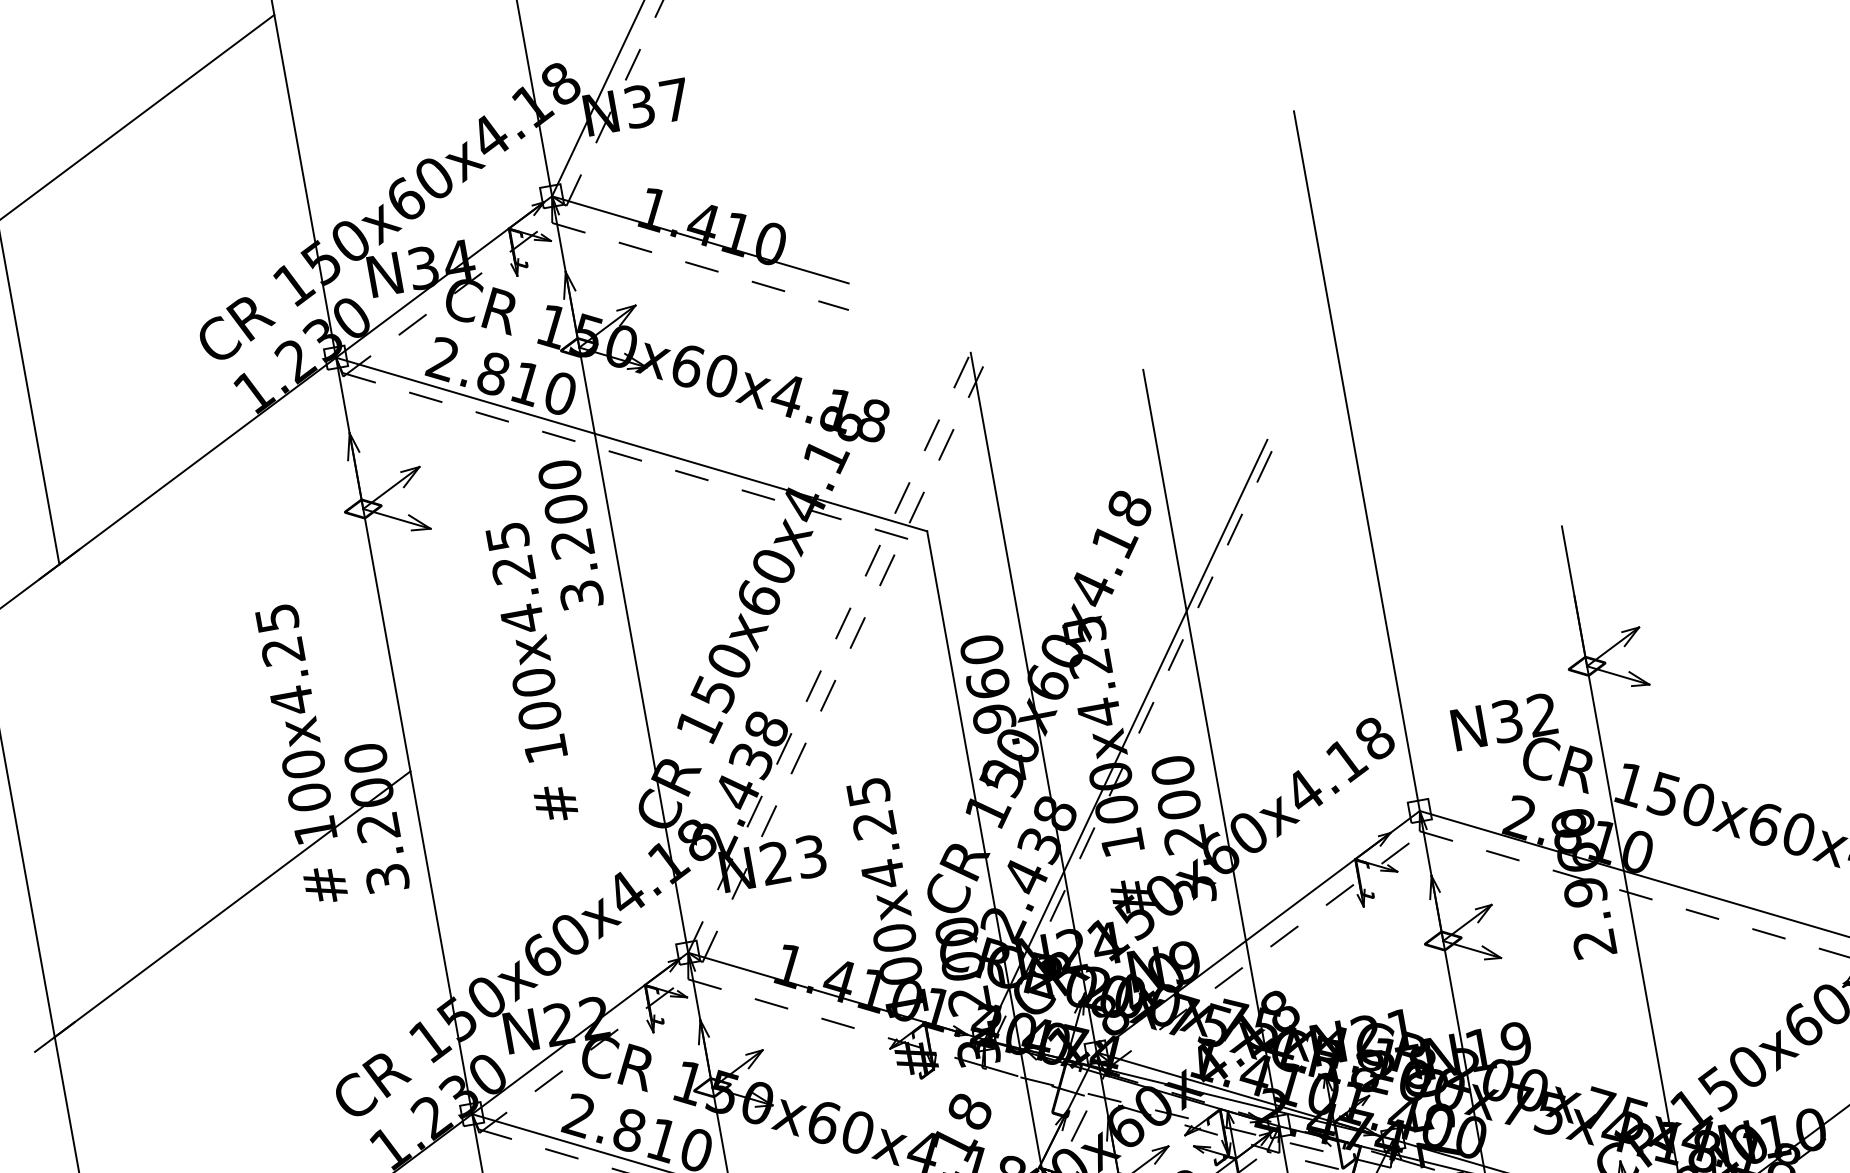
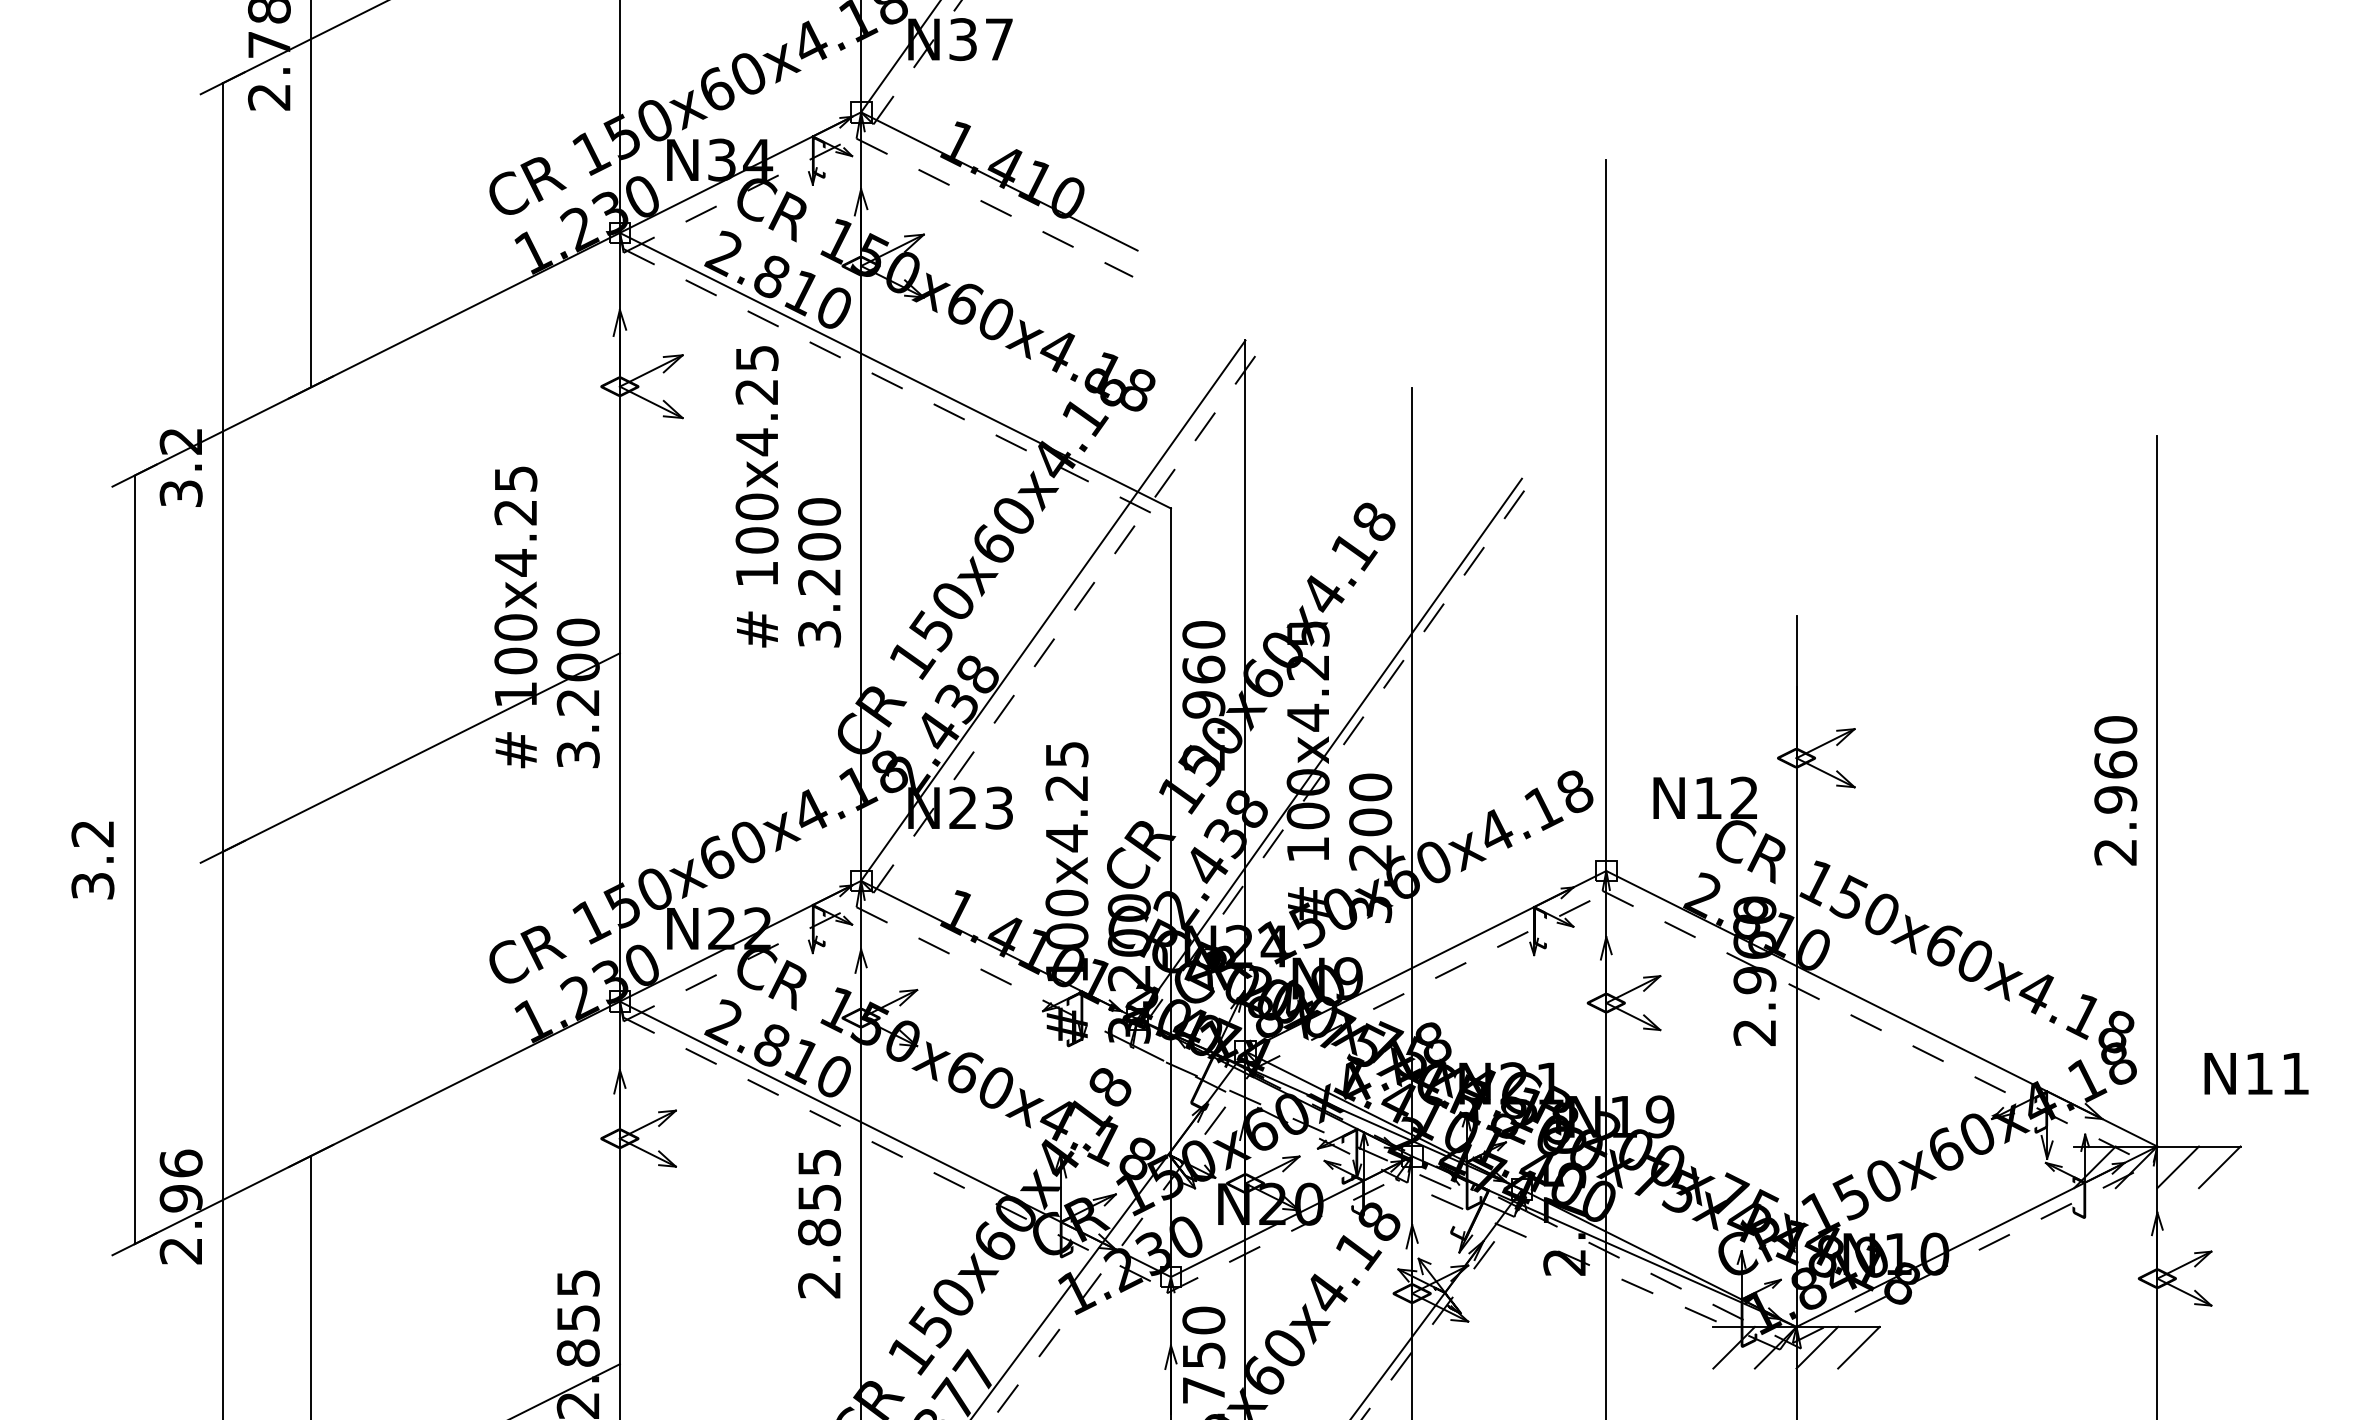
text: (570, 534) -> (819, 572), moved
line: (829, 652) -> (1053, 610), dashed -> solid
text: (531, 672) -> (756, 496), moved
text: (1506, 720) -> (1707, 797), N32 -> N12

